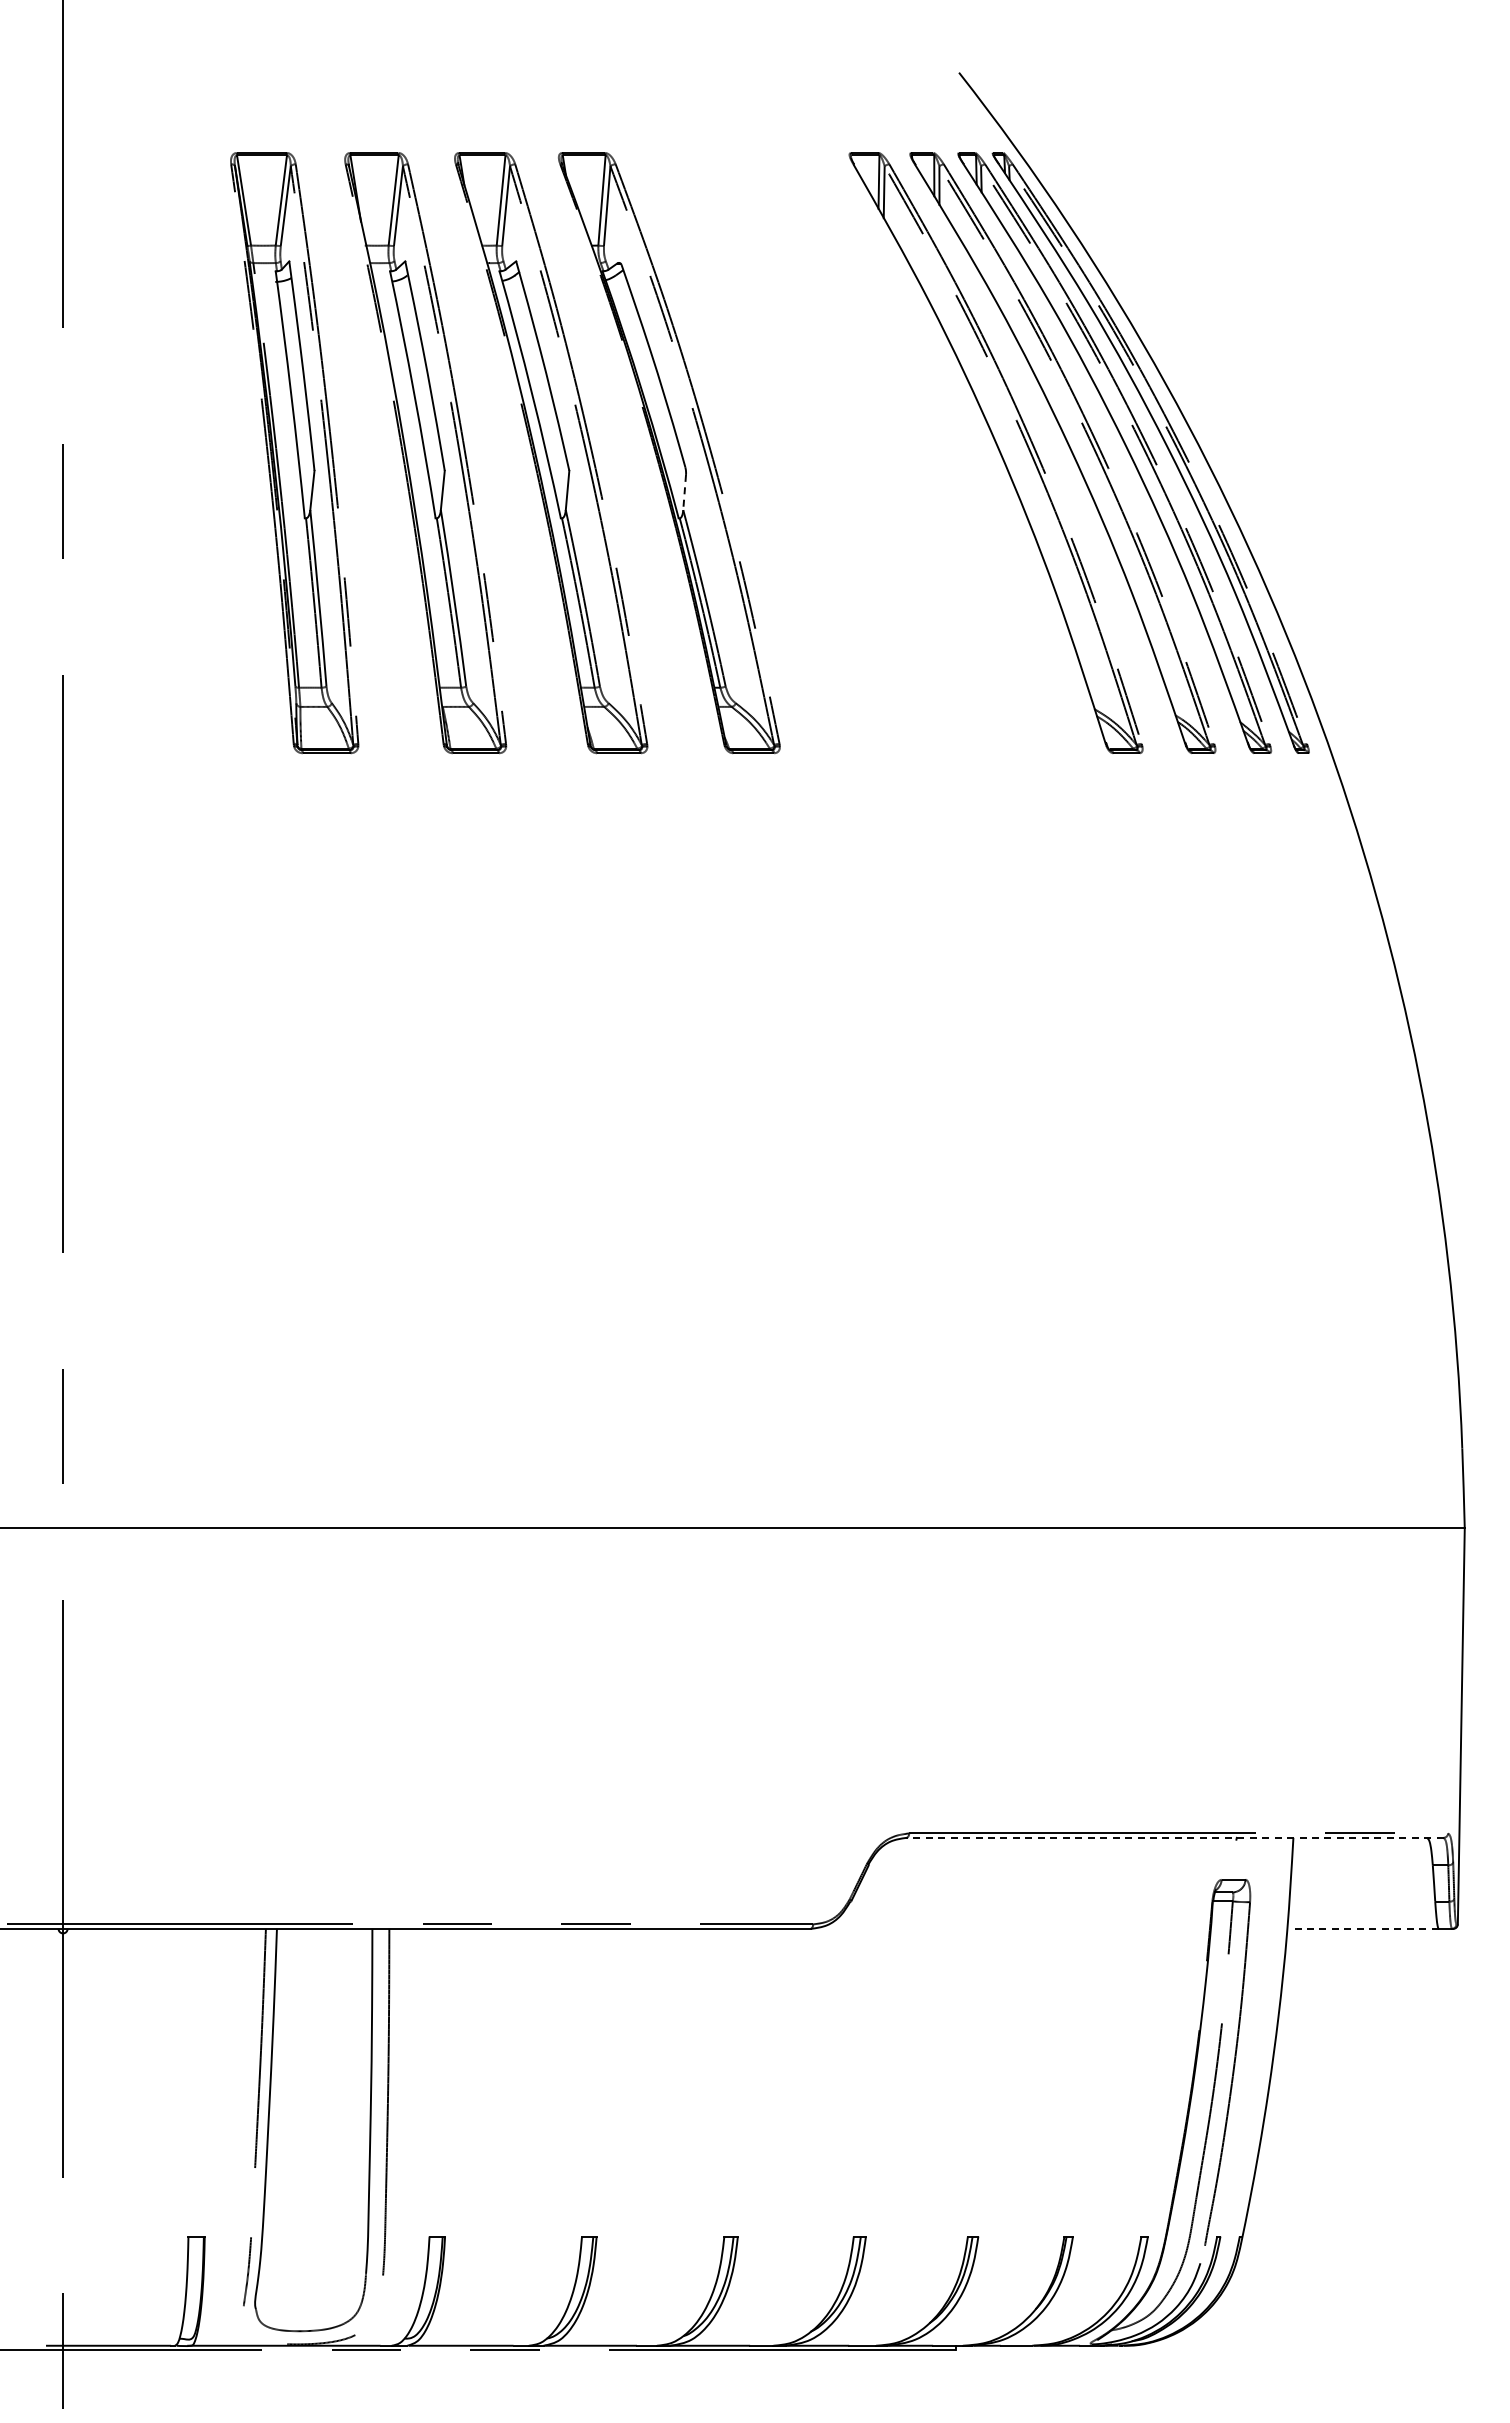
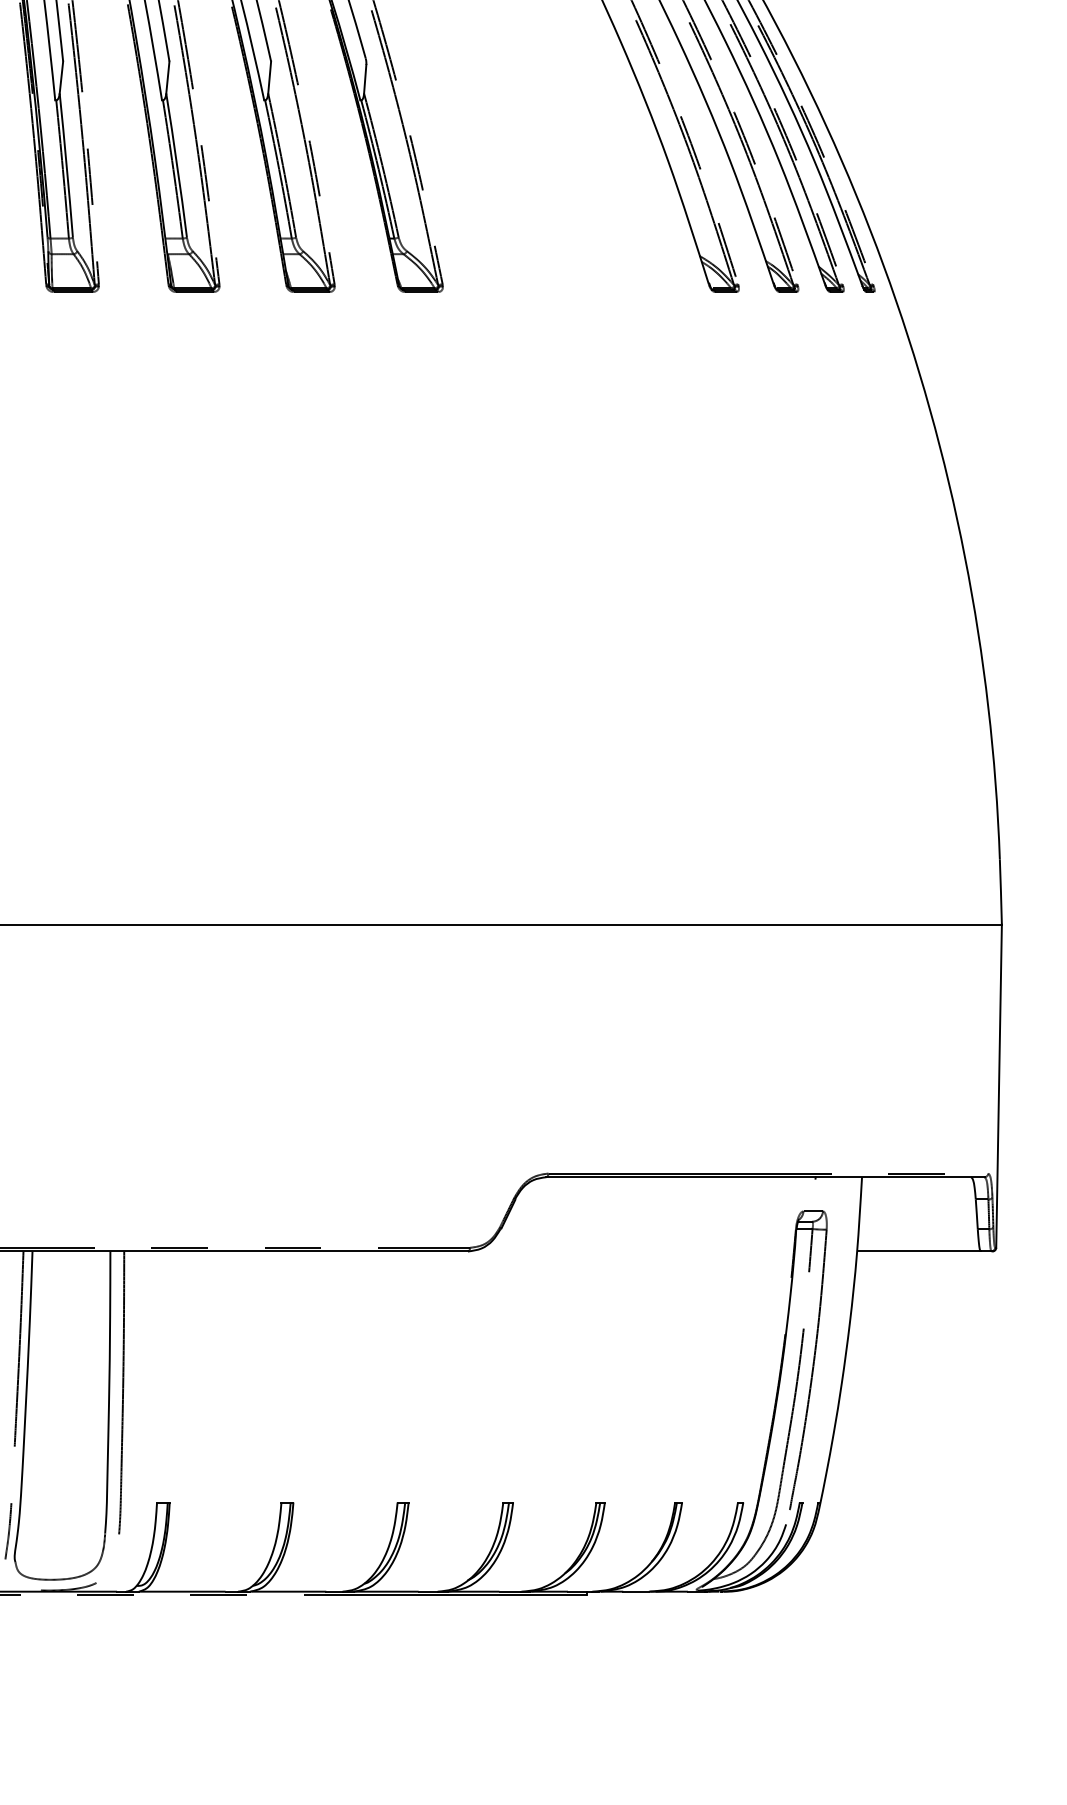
line: (684, 492) -> (365, 79), dashed -> solid
line: (1175, 1837) -> (765, 1176), dashed -> solid
line: (1363, 1928) -> (919, 1251), dashed -> solid

